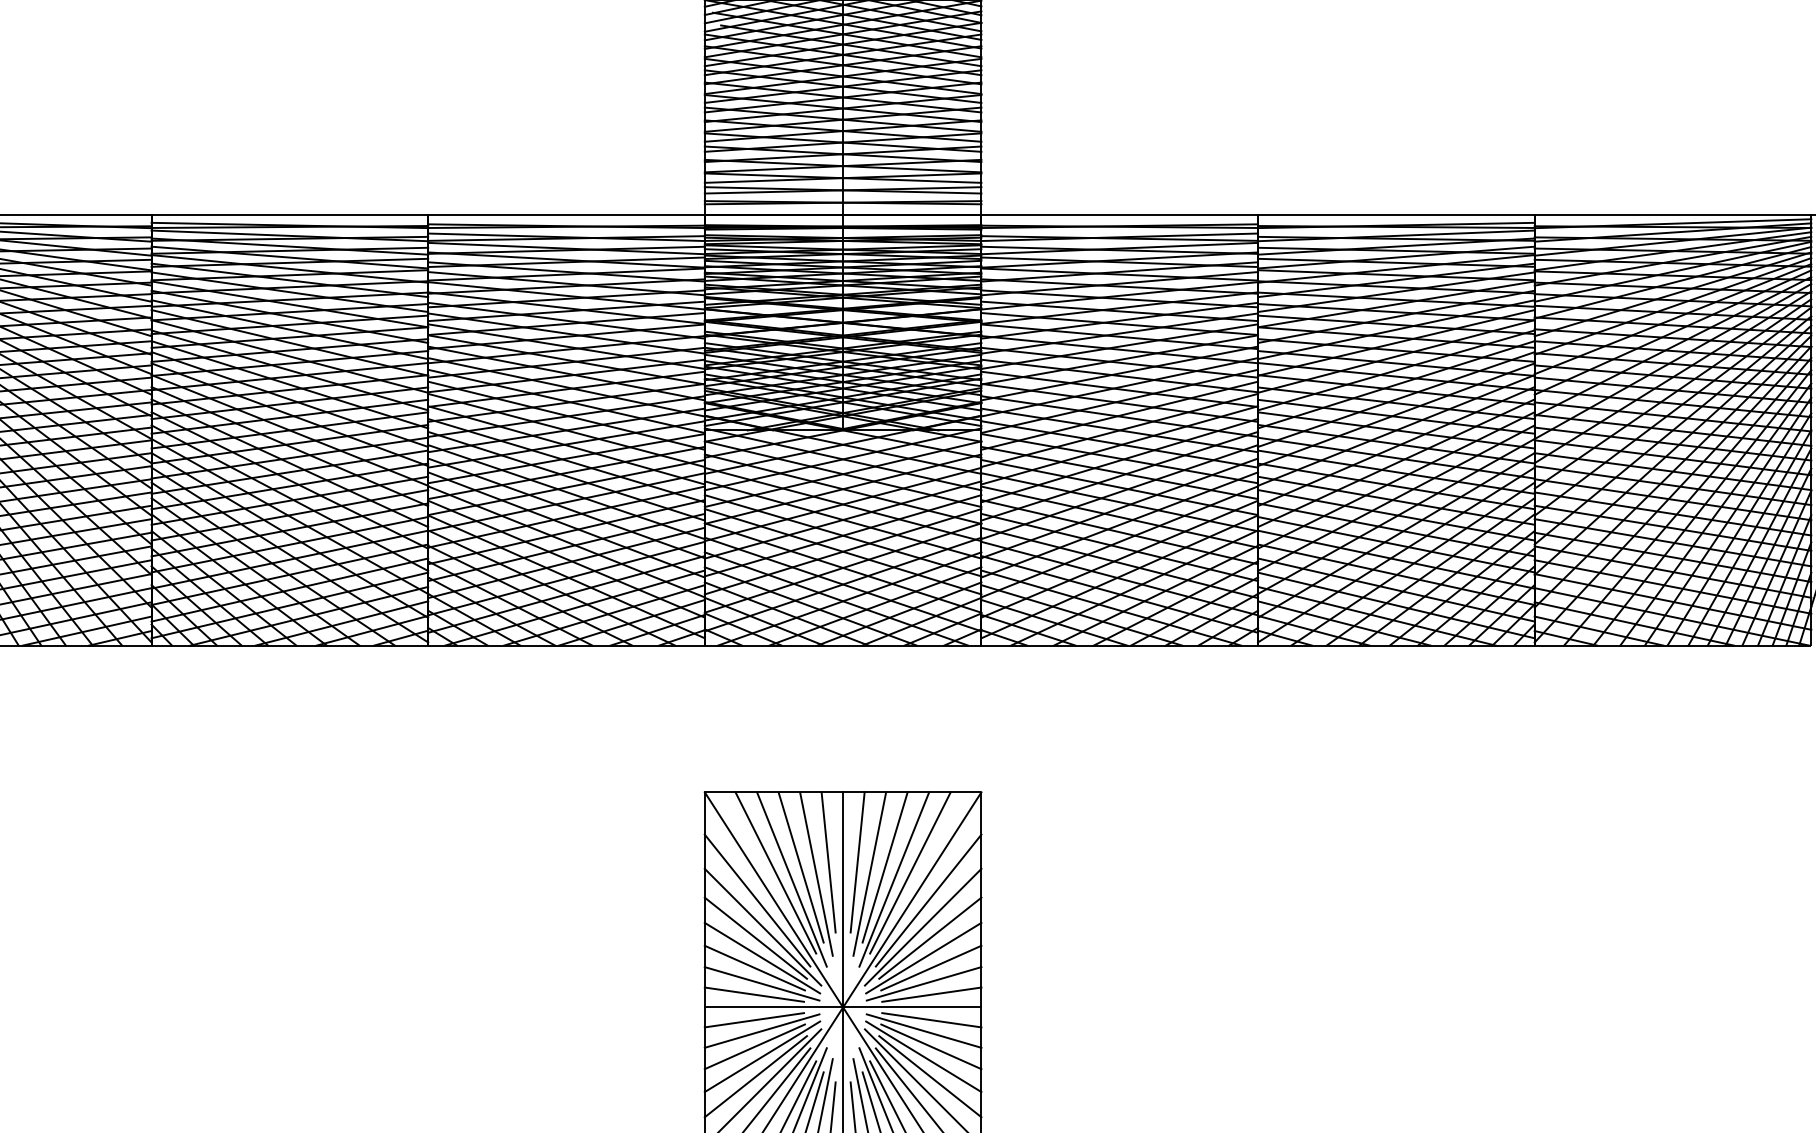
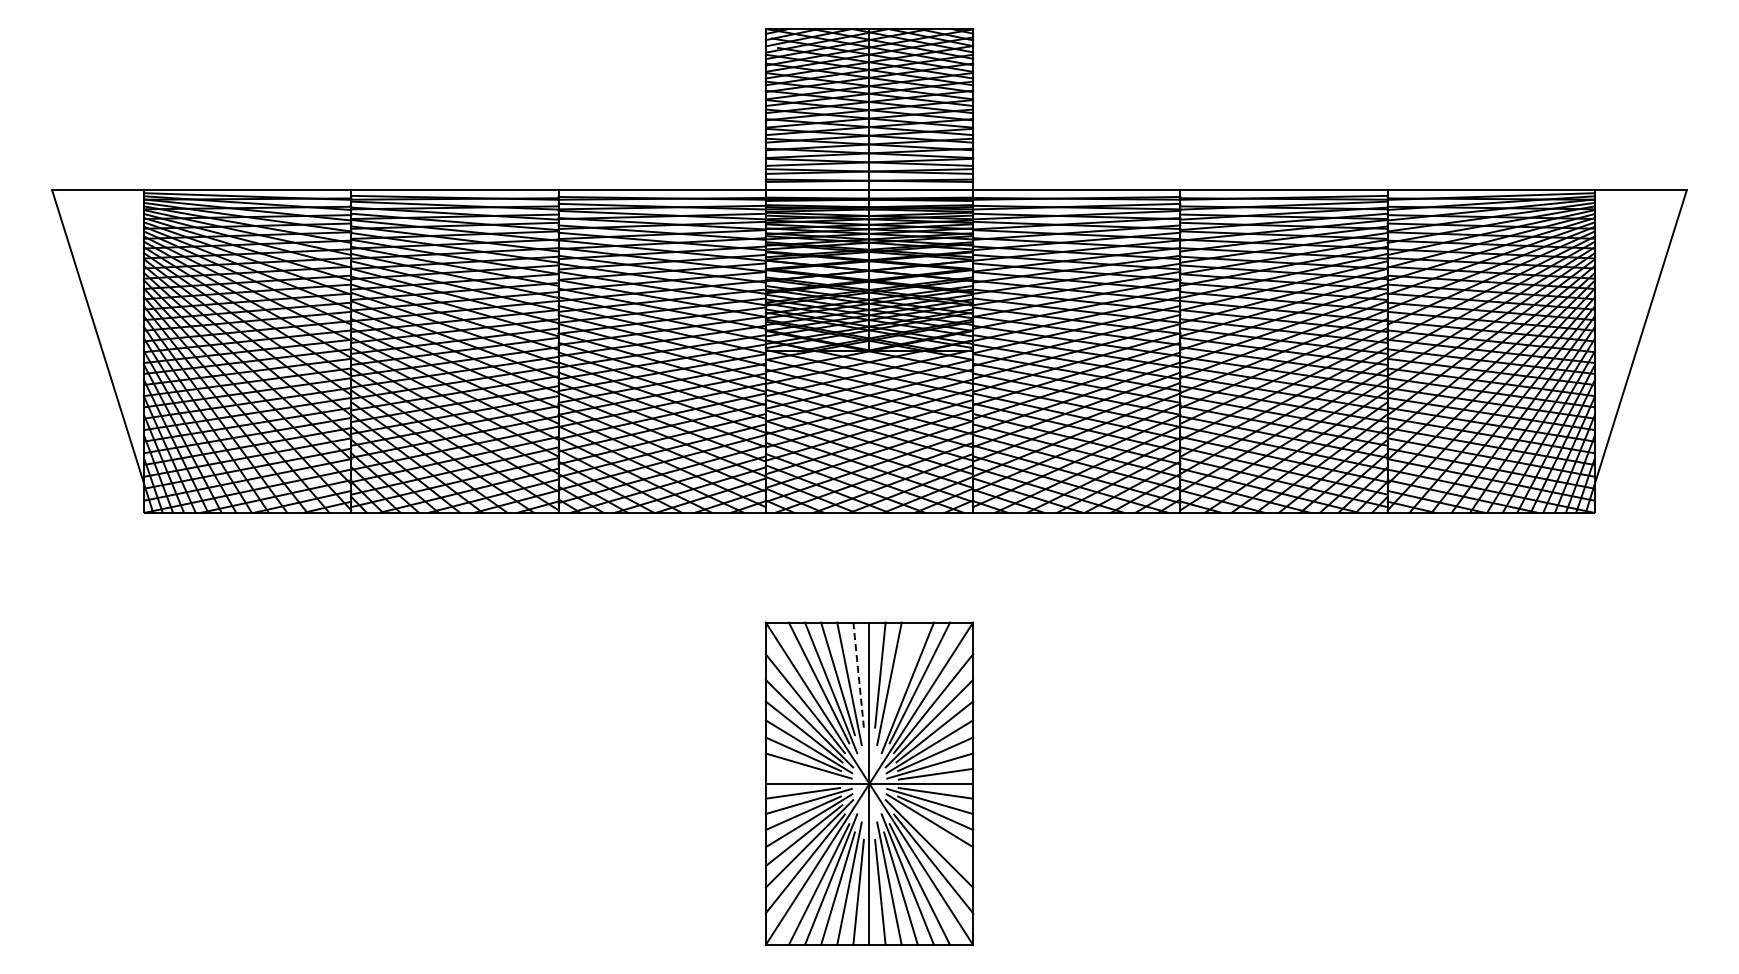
line: (828, 862) -> (858, 675), solid -> dashed
line: (884, 866) -> (900, 678), removed
line: (753, 993) -> (802, 773), removed
line: (929, 1076) -> (934, 835), removed

